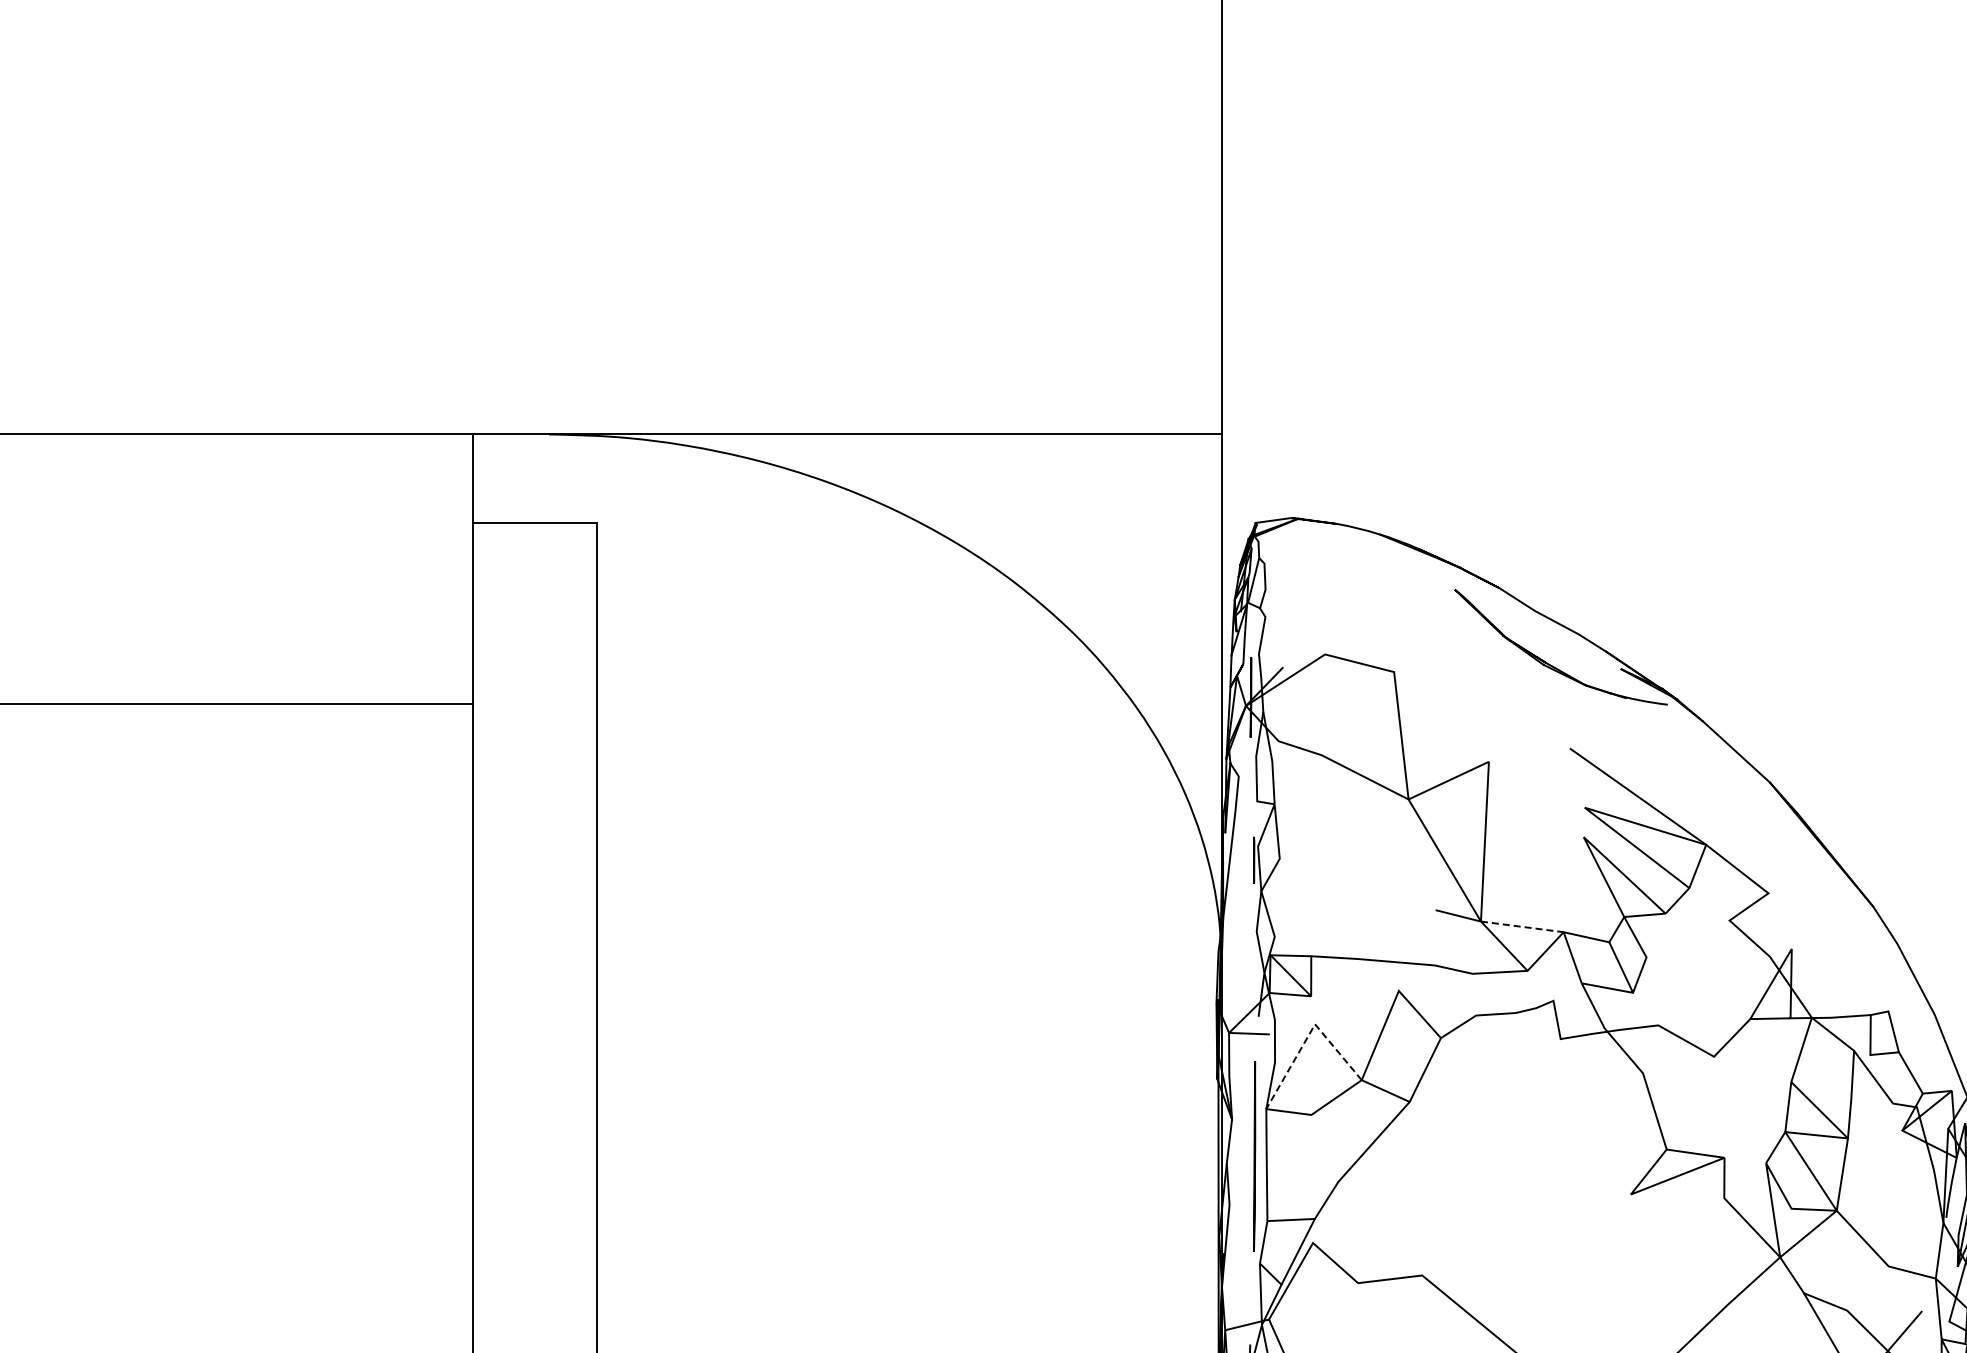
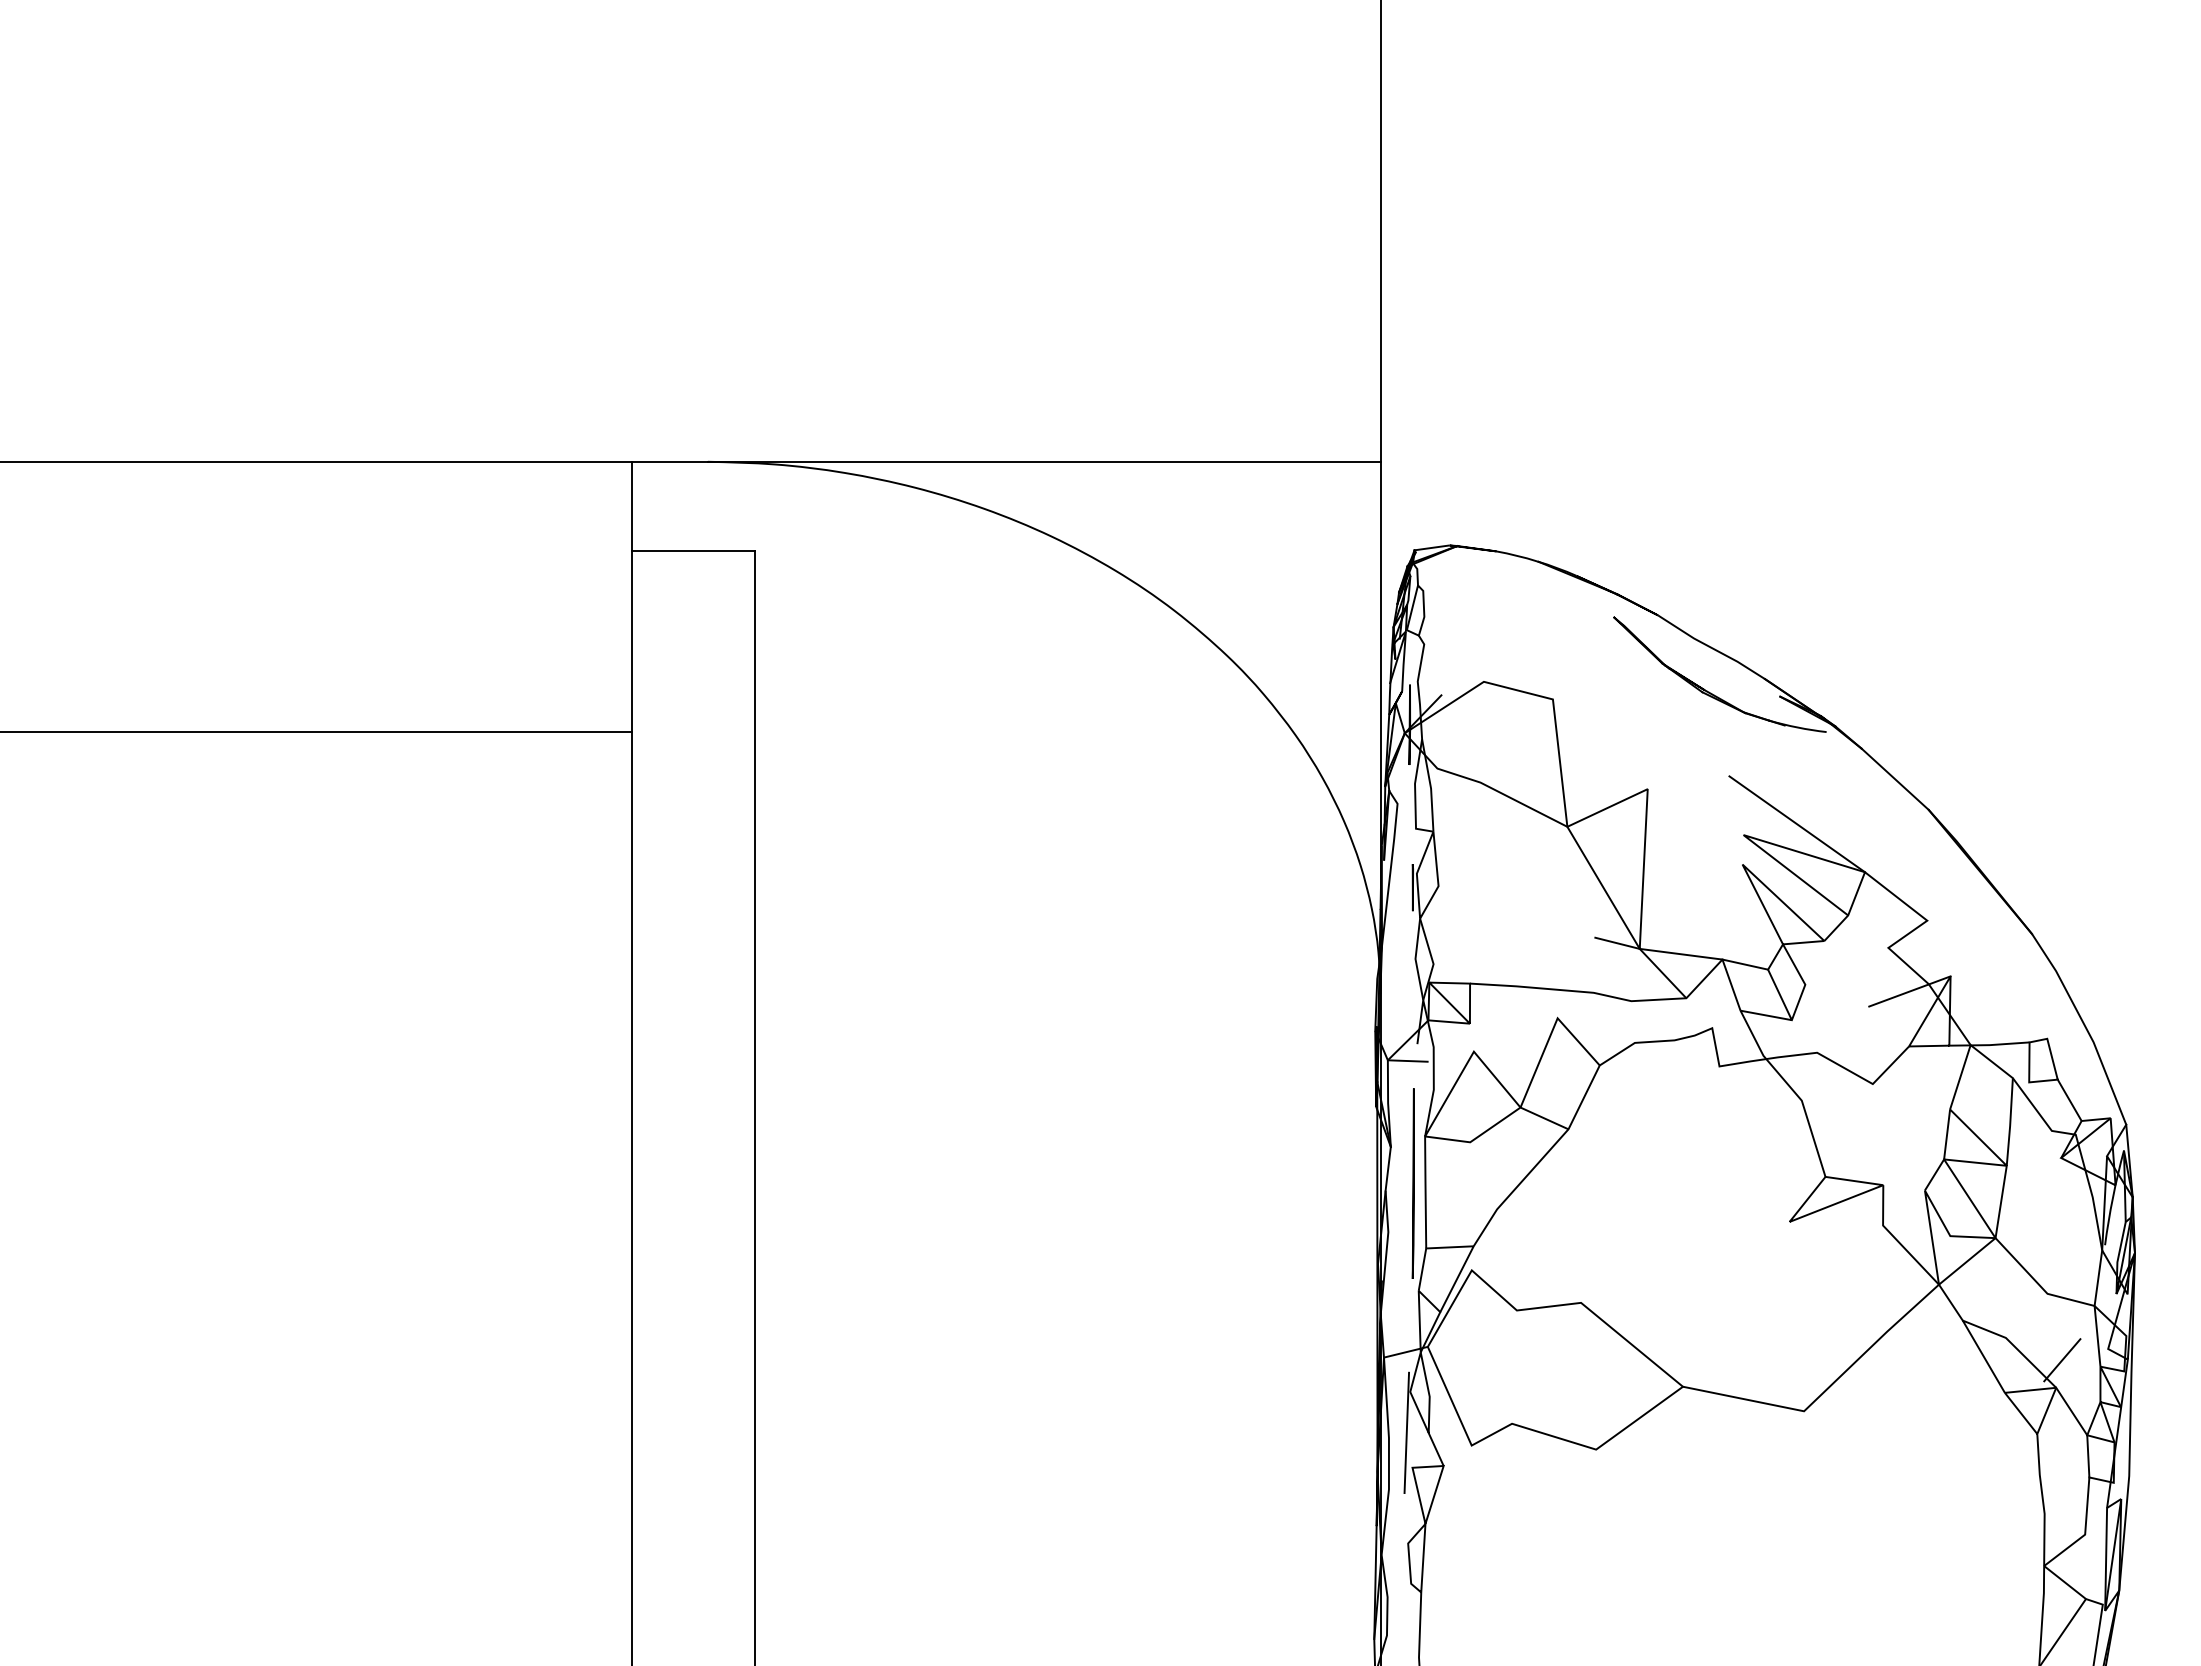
line: (1522, 927) -> (1681, 954), dashed -> solid
line: (1750, 964) -> (1909, 991), added
line: (1308, 1035) -> (1467, 1062), dashed -> solid

